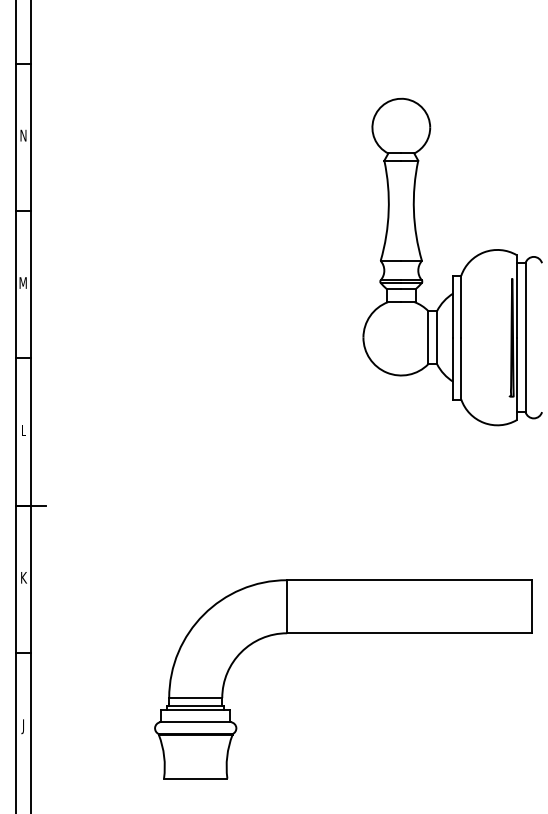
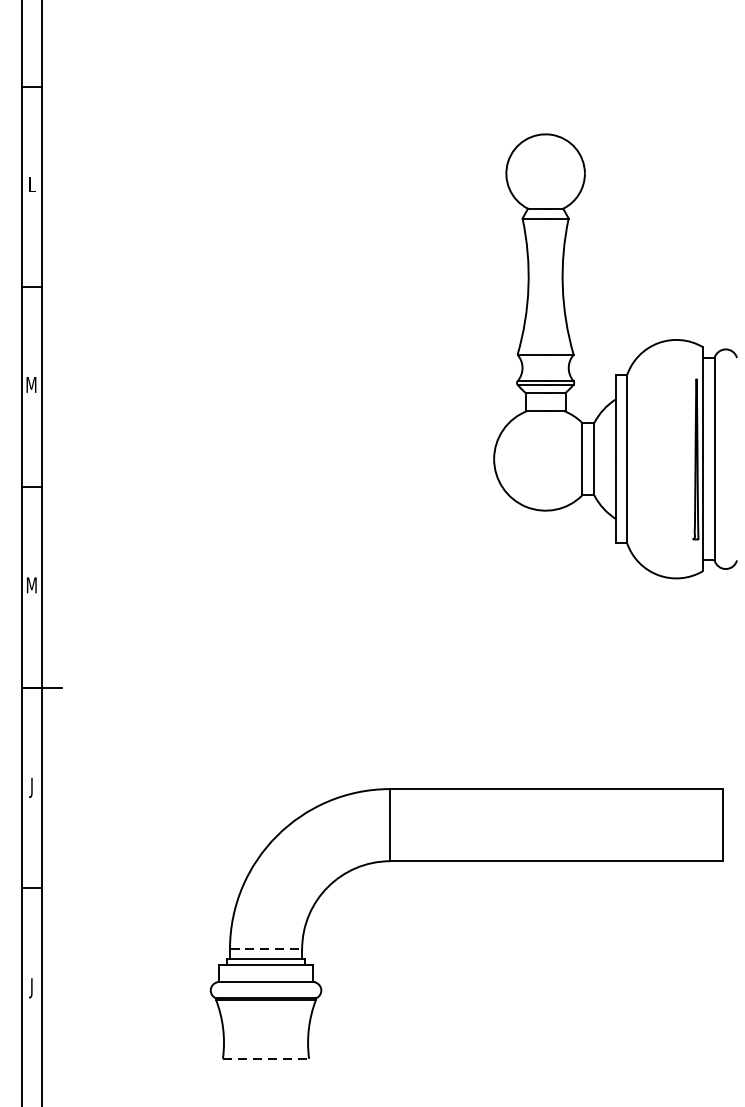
text: (23, 135) -> (31, 184), N -> L
text: (23, 430) -> (31, 585), L -> M
text: (24, 579) -> (33, 788), K -> J
line: (195, 698) -> (265, 949), solid -> dashed
line: (195, 778) -> (265, 1058), solid -> dashed

